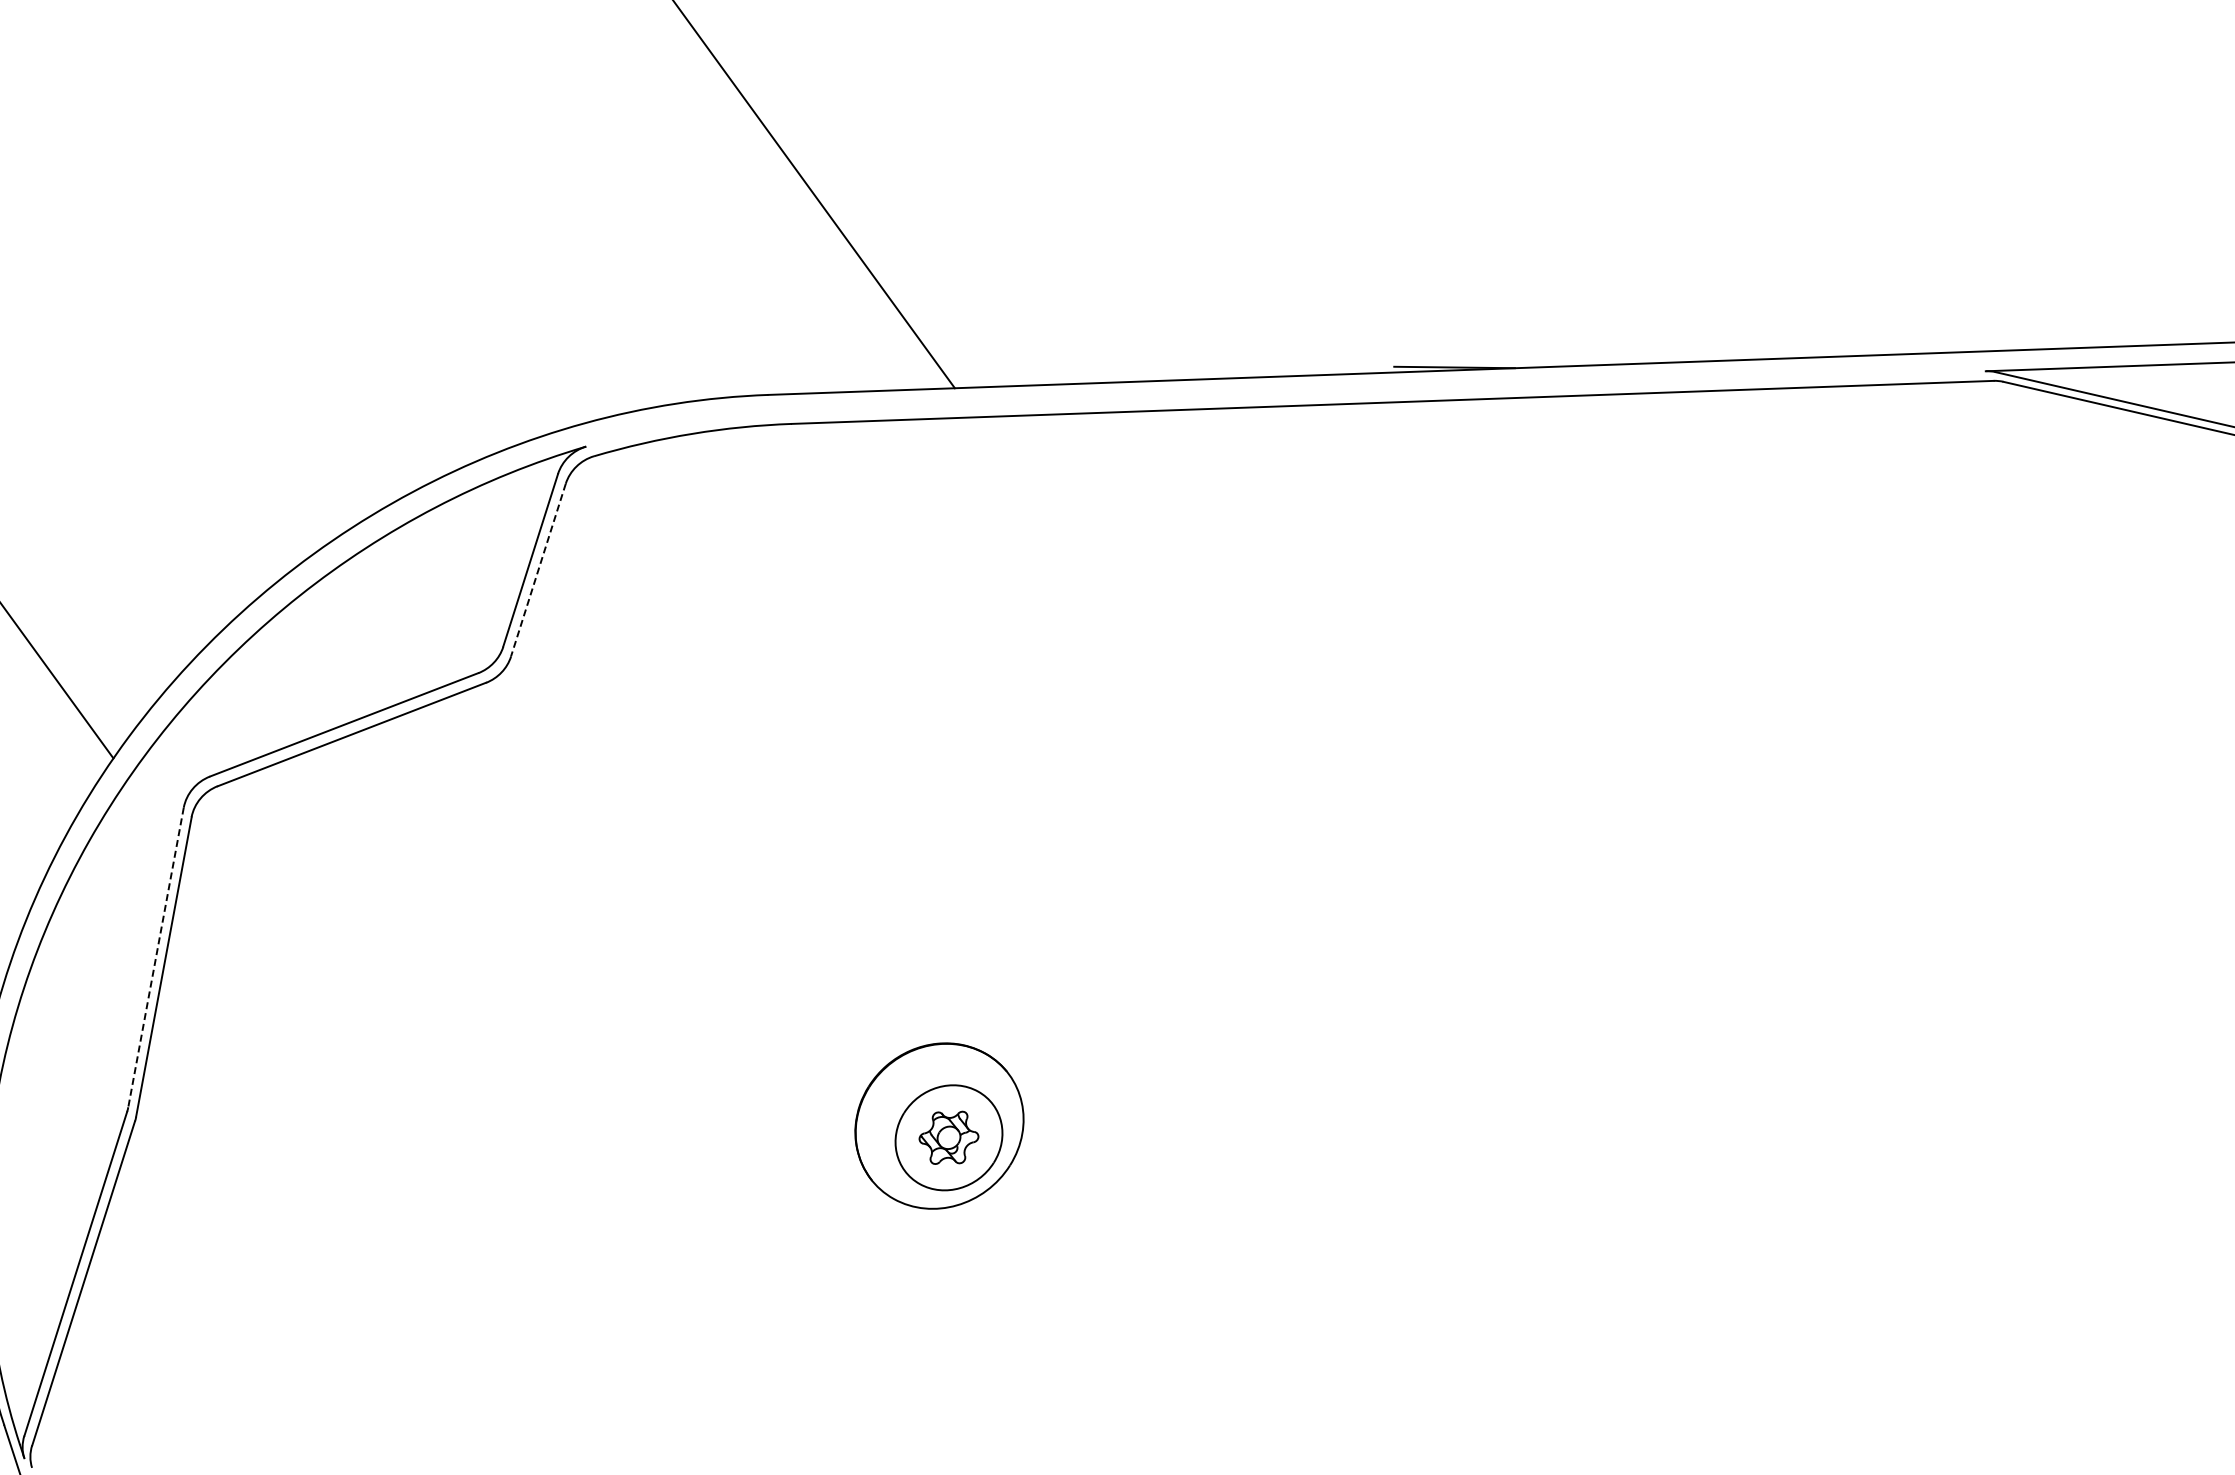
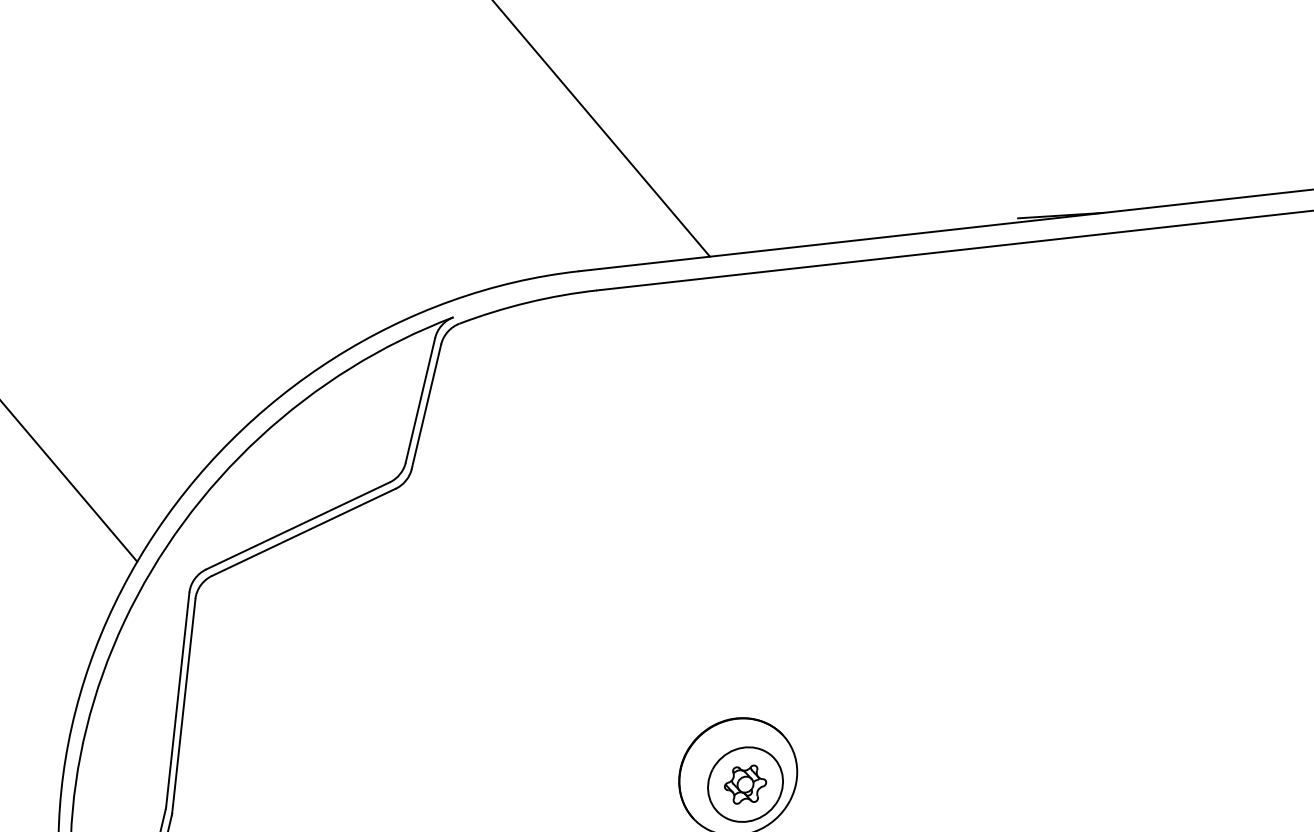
line: (538, 570) -> (426, 407), dashed -> solid
line: (155, 957) -> (177, 699), dashed -> solid

